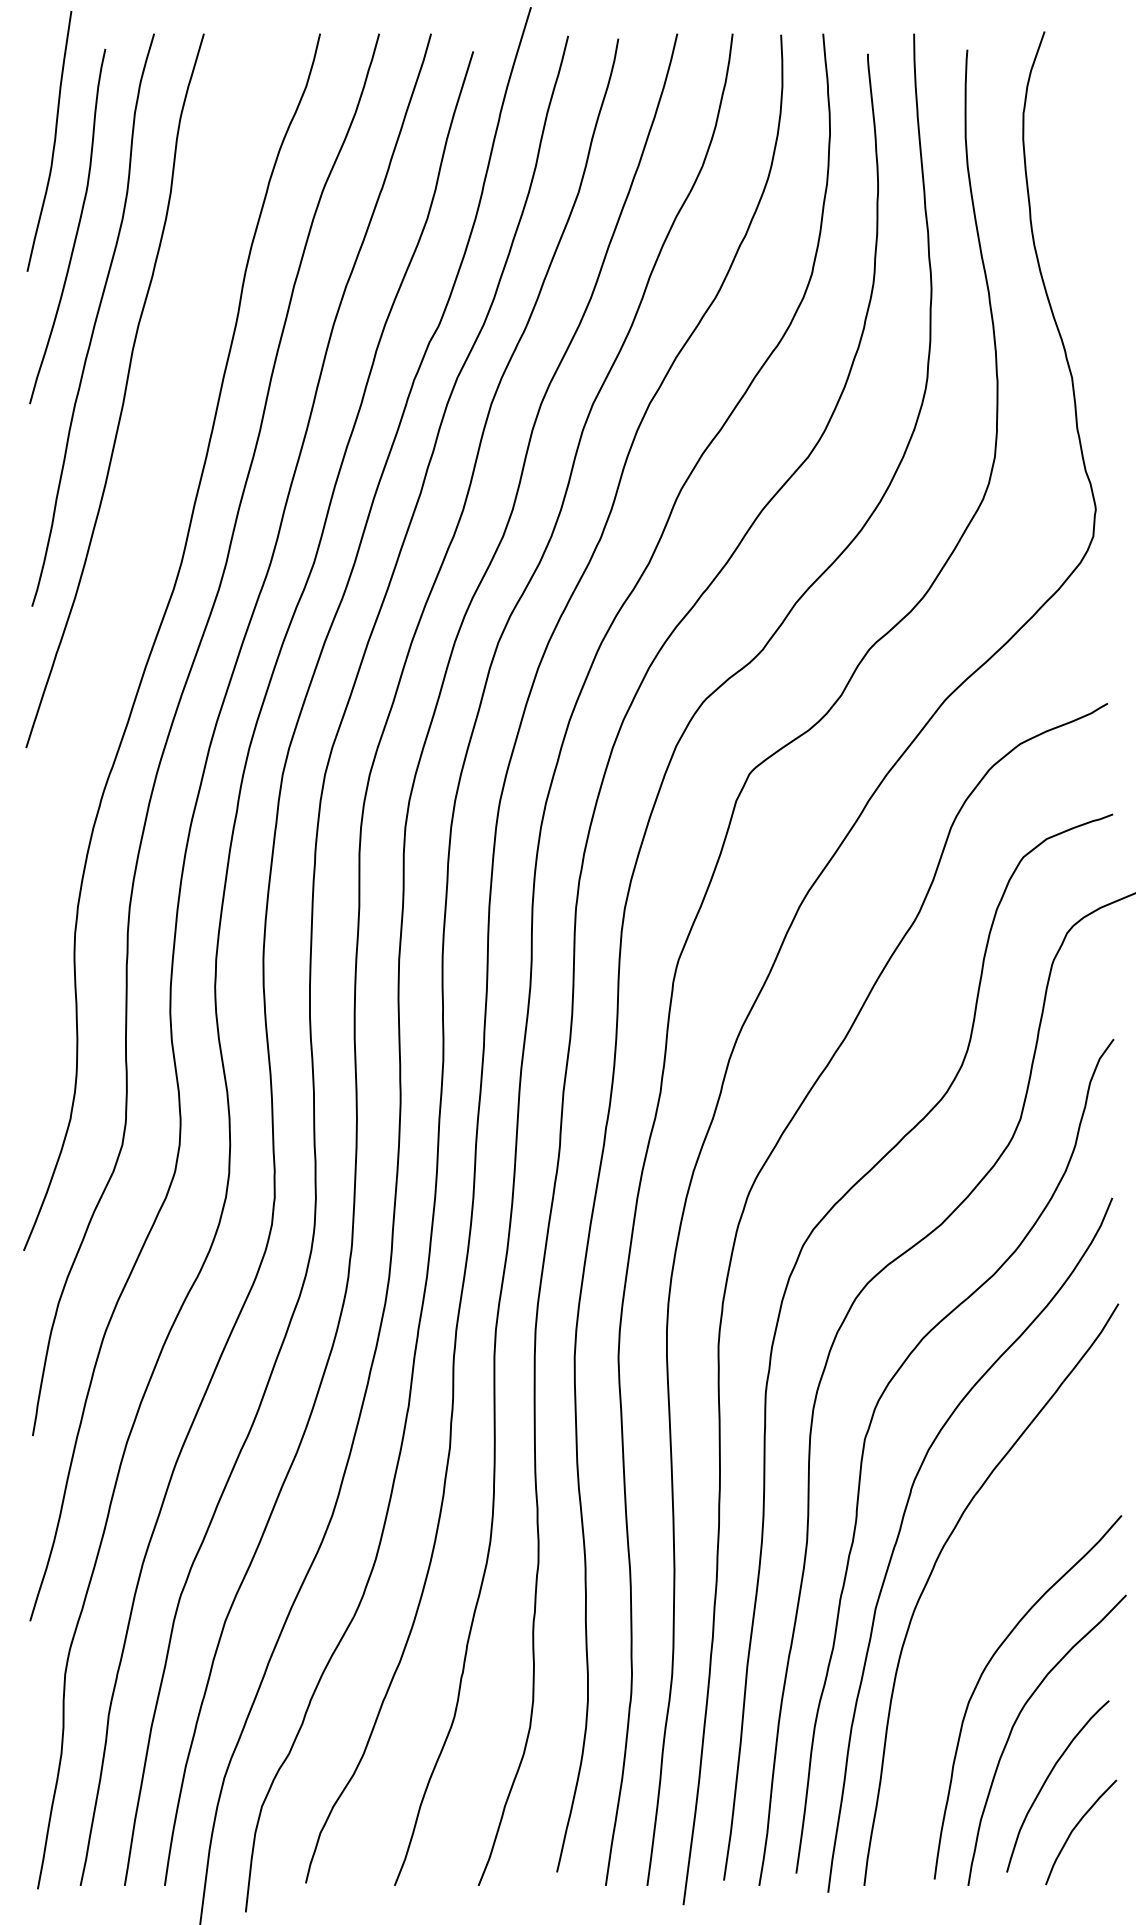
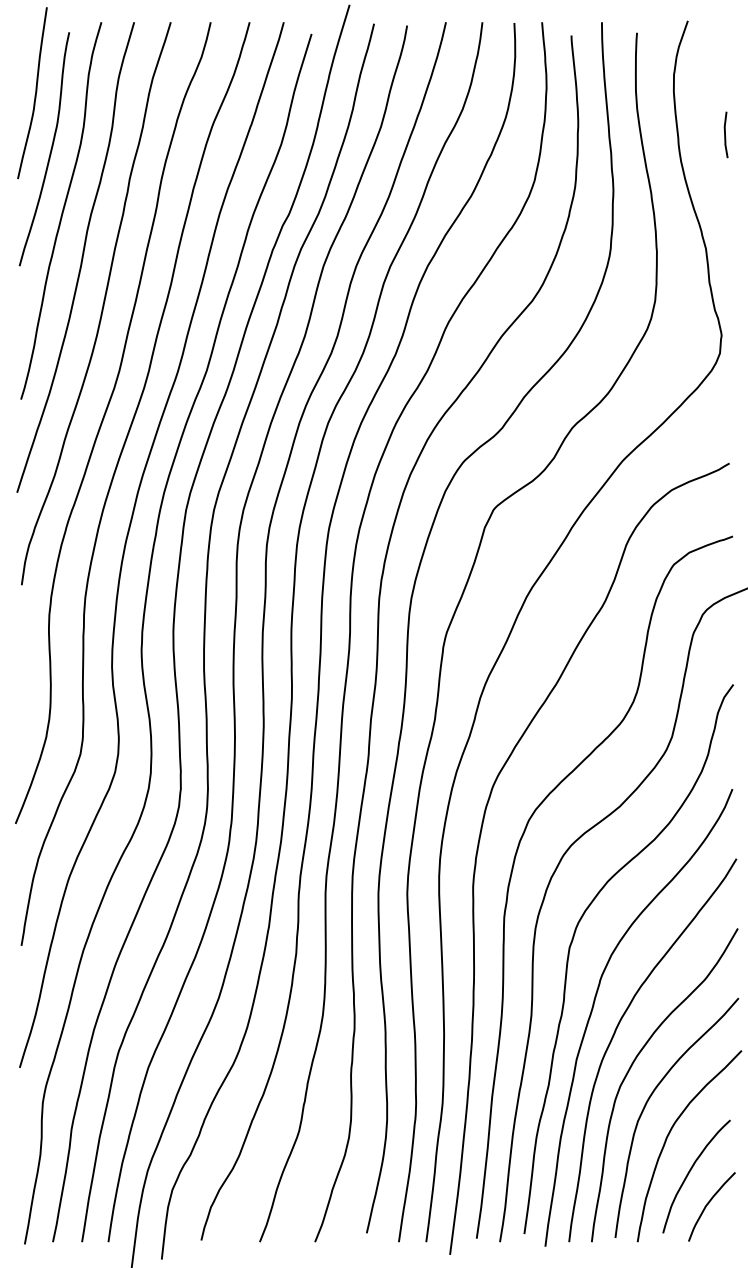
line: (1101, 204) -> (725, 134), added
curve: (155, 462) -> (102, 304), added
curve: (960, 1619) -> (632, 1066), added

